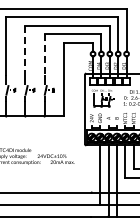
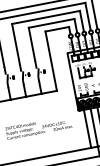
line: (25, 50) -> (15, 43), dashed -> solid
line: (44, 54) -> (31, 44), dashed -> solid
line: (91, 168) -> (87, 128), added

